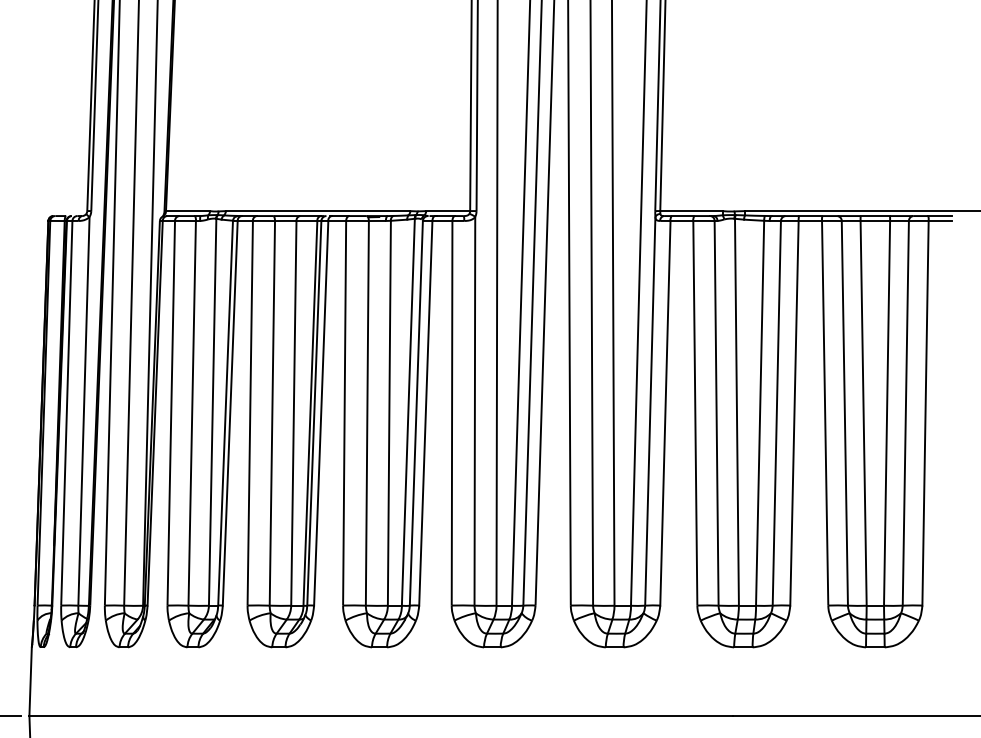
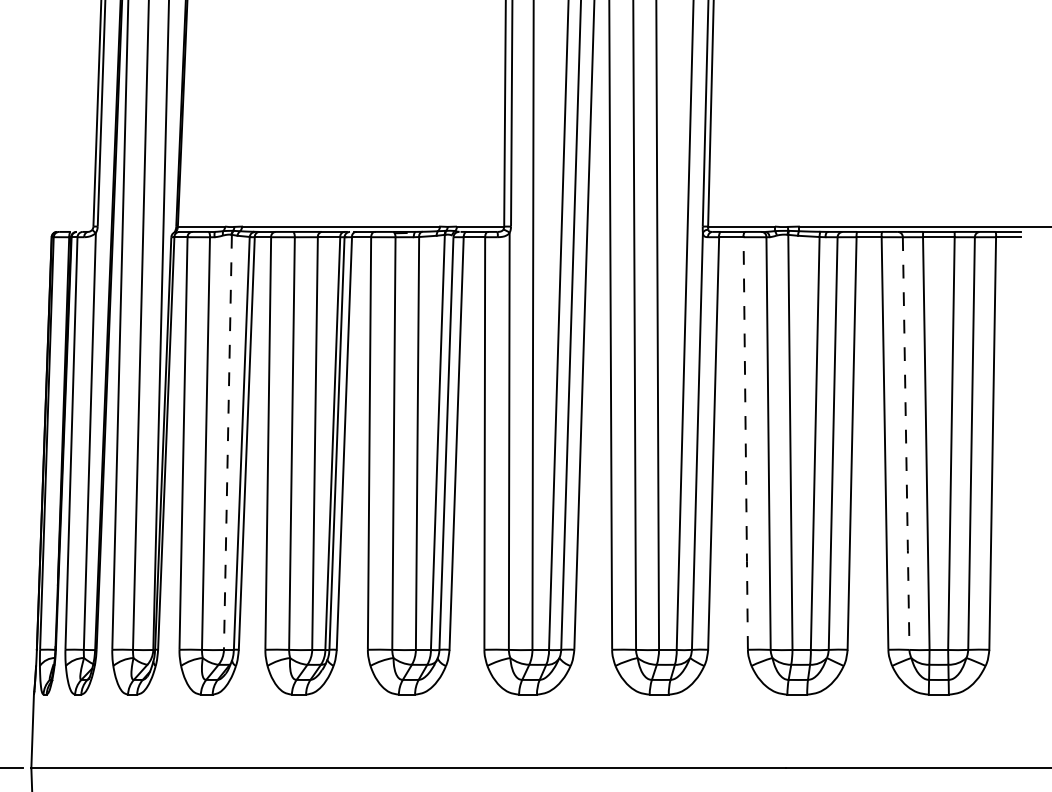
line: (212, 413) -> (227, 443), solid -> dashed
line: (695, 413) -> (745, 443), solid -> dashed
line: (844, 414) -> (905, 444), solid -> dashed

